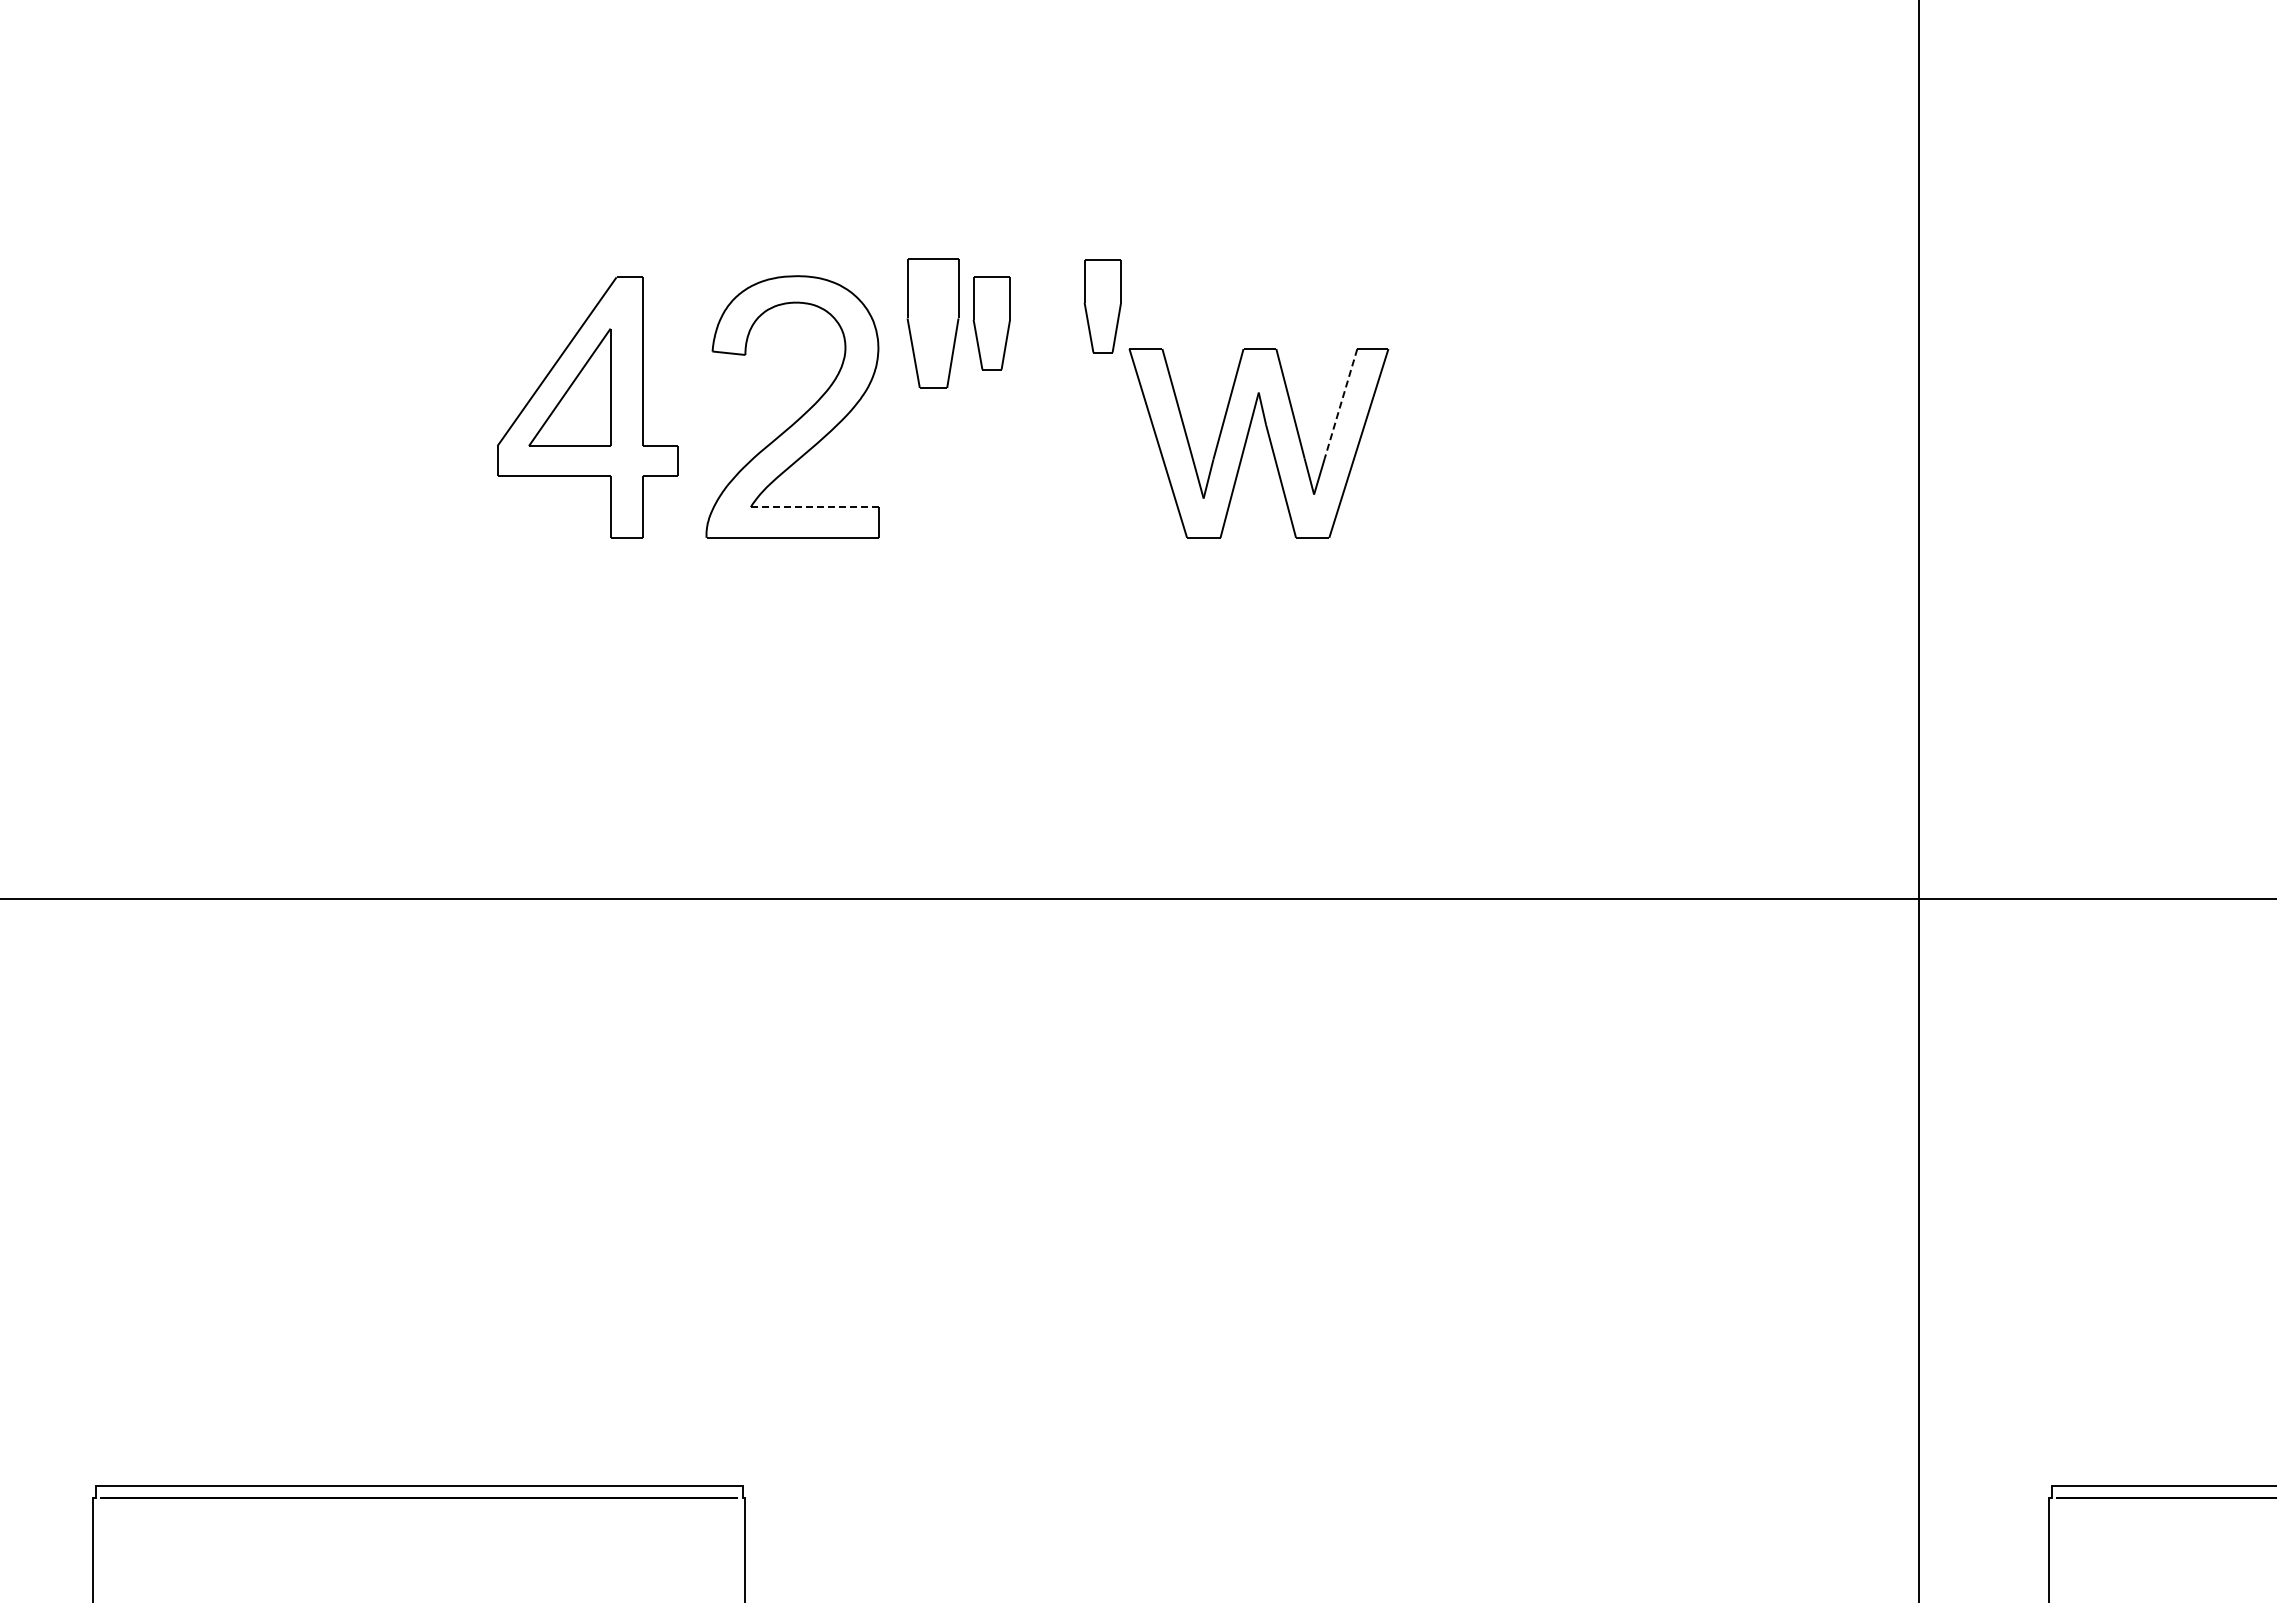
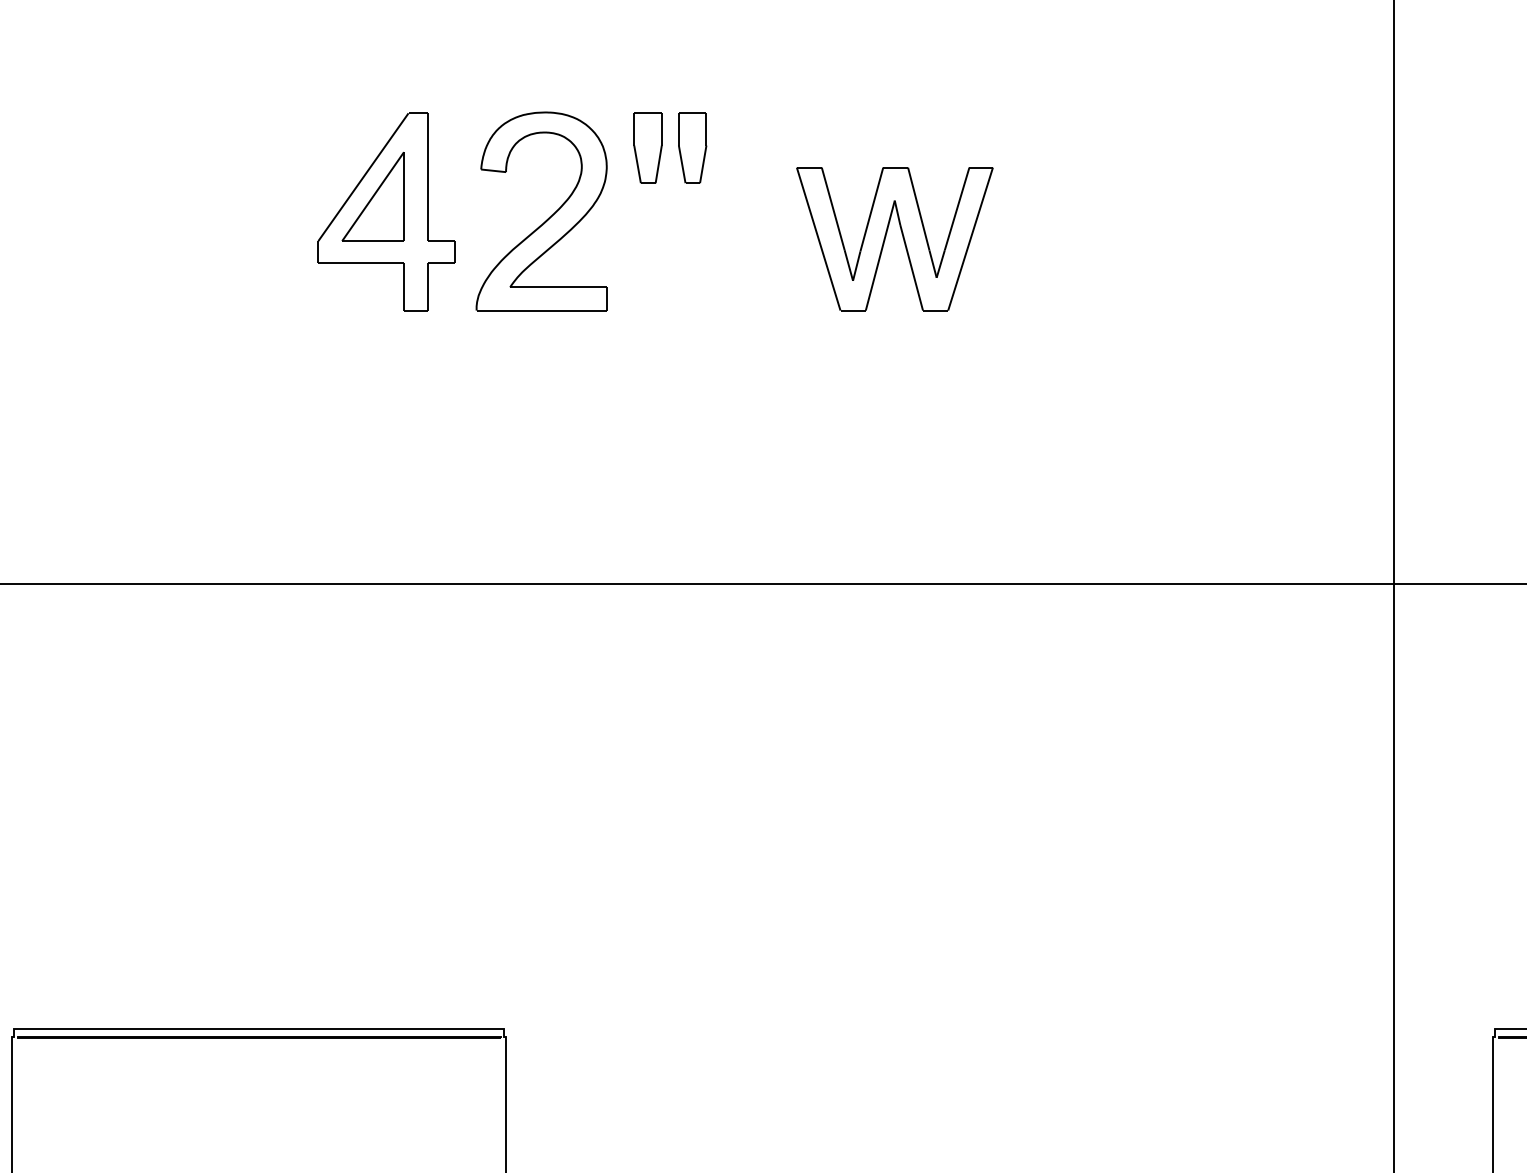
part: (1102, 306) -> (776, 135), removed
part: (932, 323) -> (647, 148), size x0.71
line: (1341, 403) -> (957, 208), dashed -> solid
line: (814, 507) -> (558, 287), dashed -> solid

